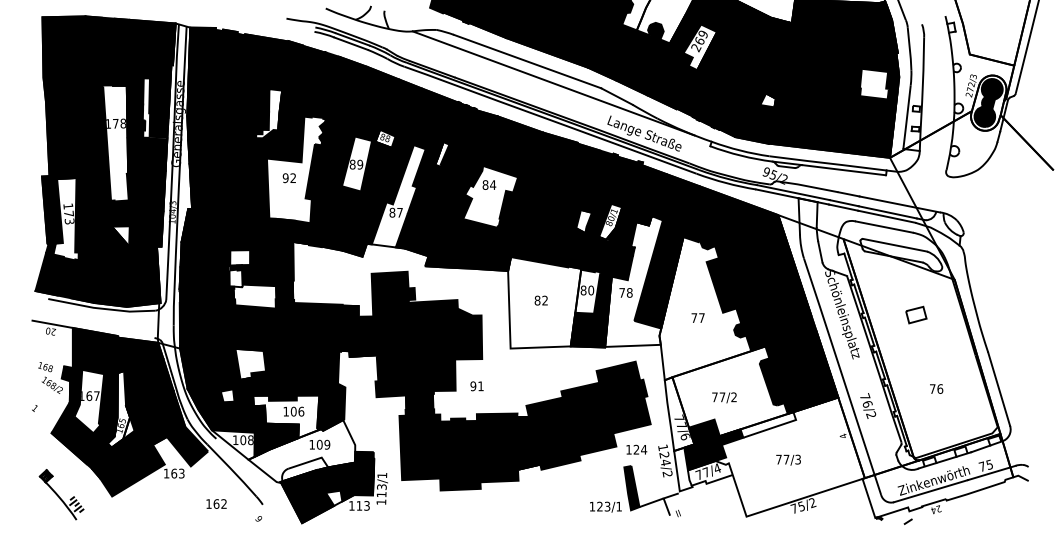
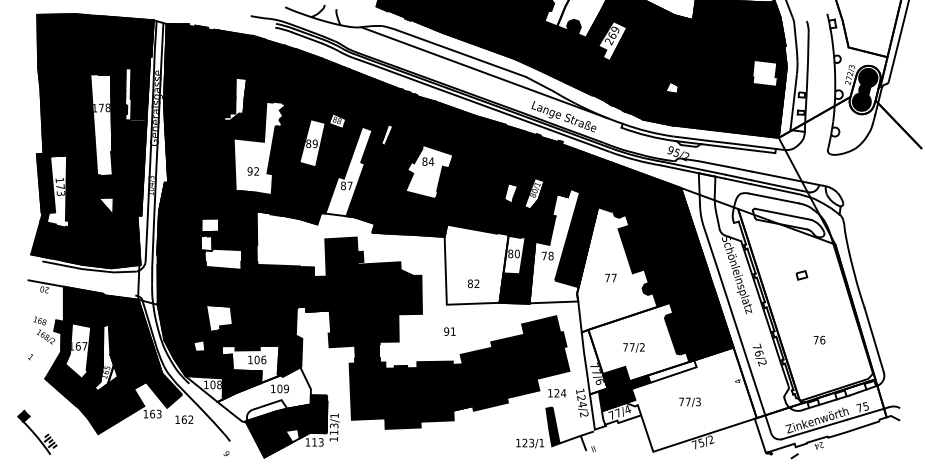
text: (288, 178) -> (252, 171), moved
text: (540, 300) -> (472, 283), moved
part: (916, 314) -> (801, 274), size x0.6
text: (476, 386) -> (449, 331), moved
part: (61, 494) -> (37, 432), moved
text: (216, 503) -> (184, 419), moved

